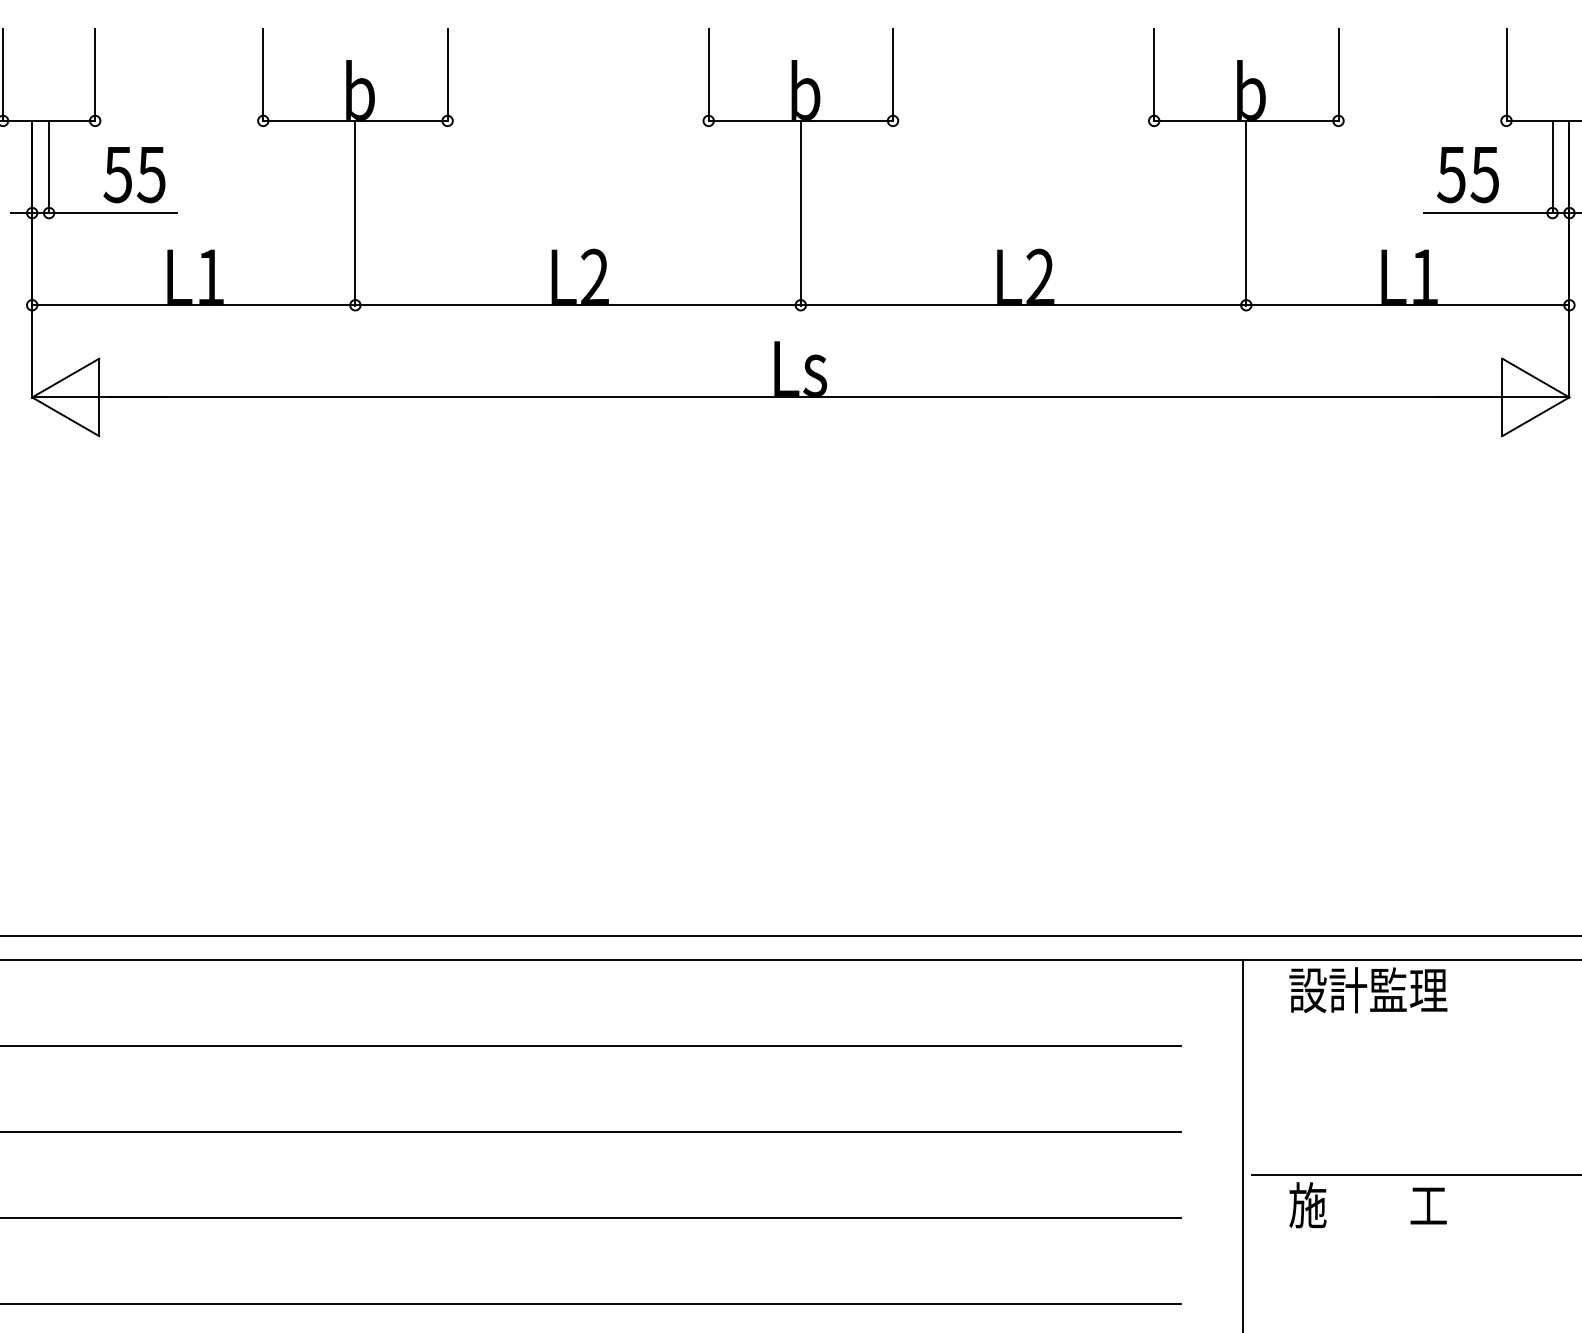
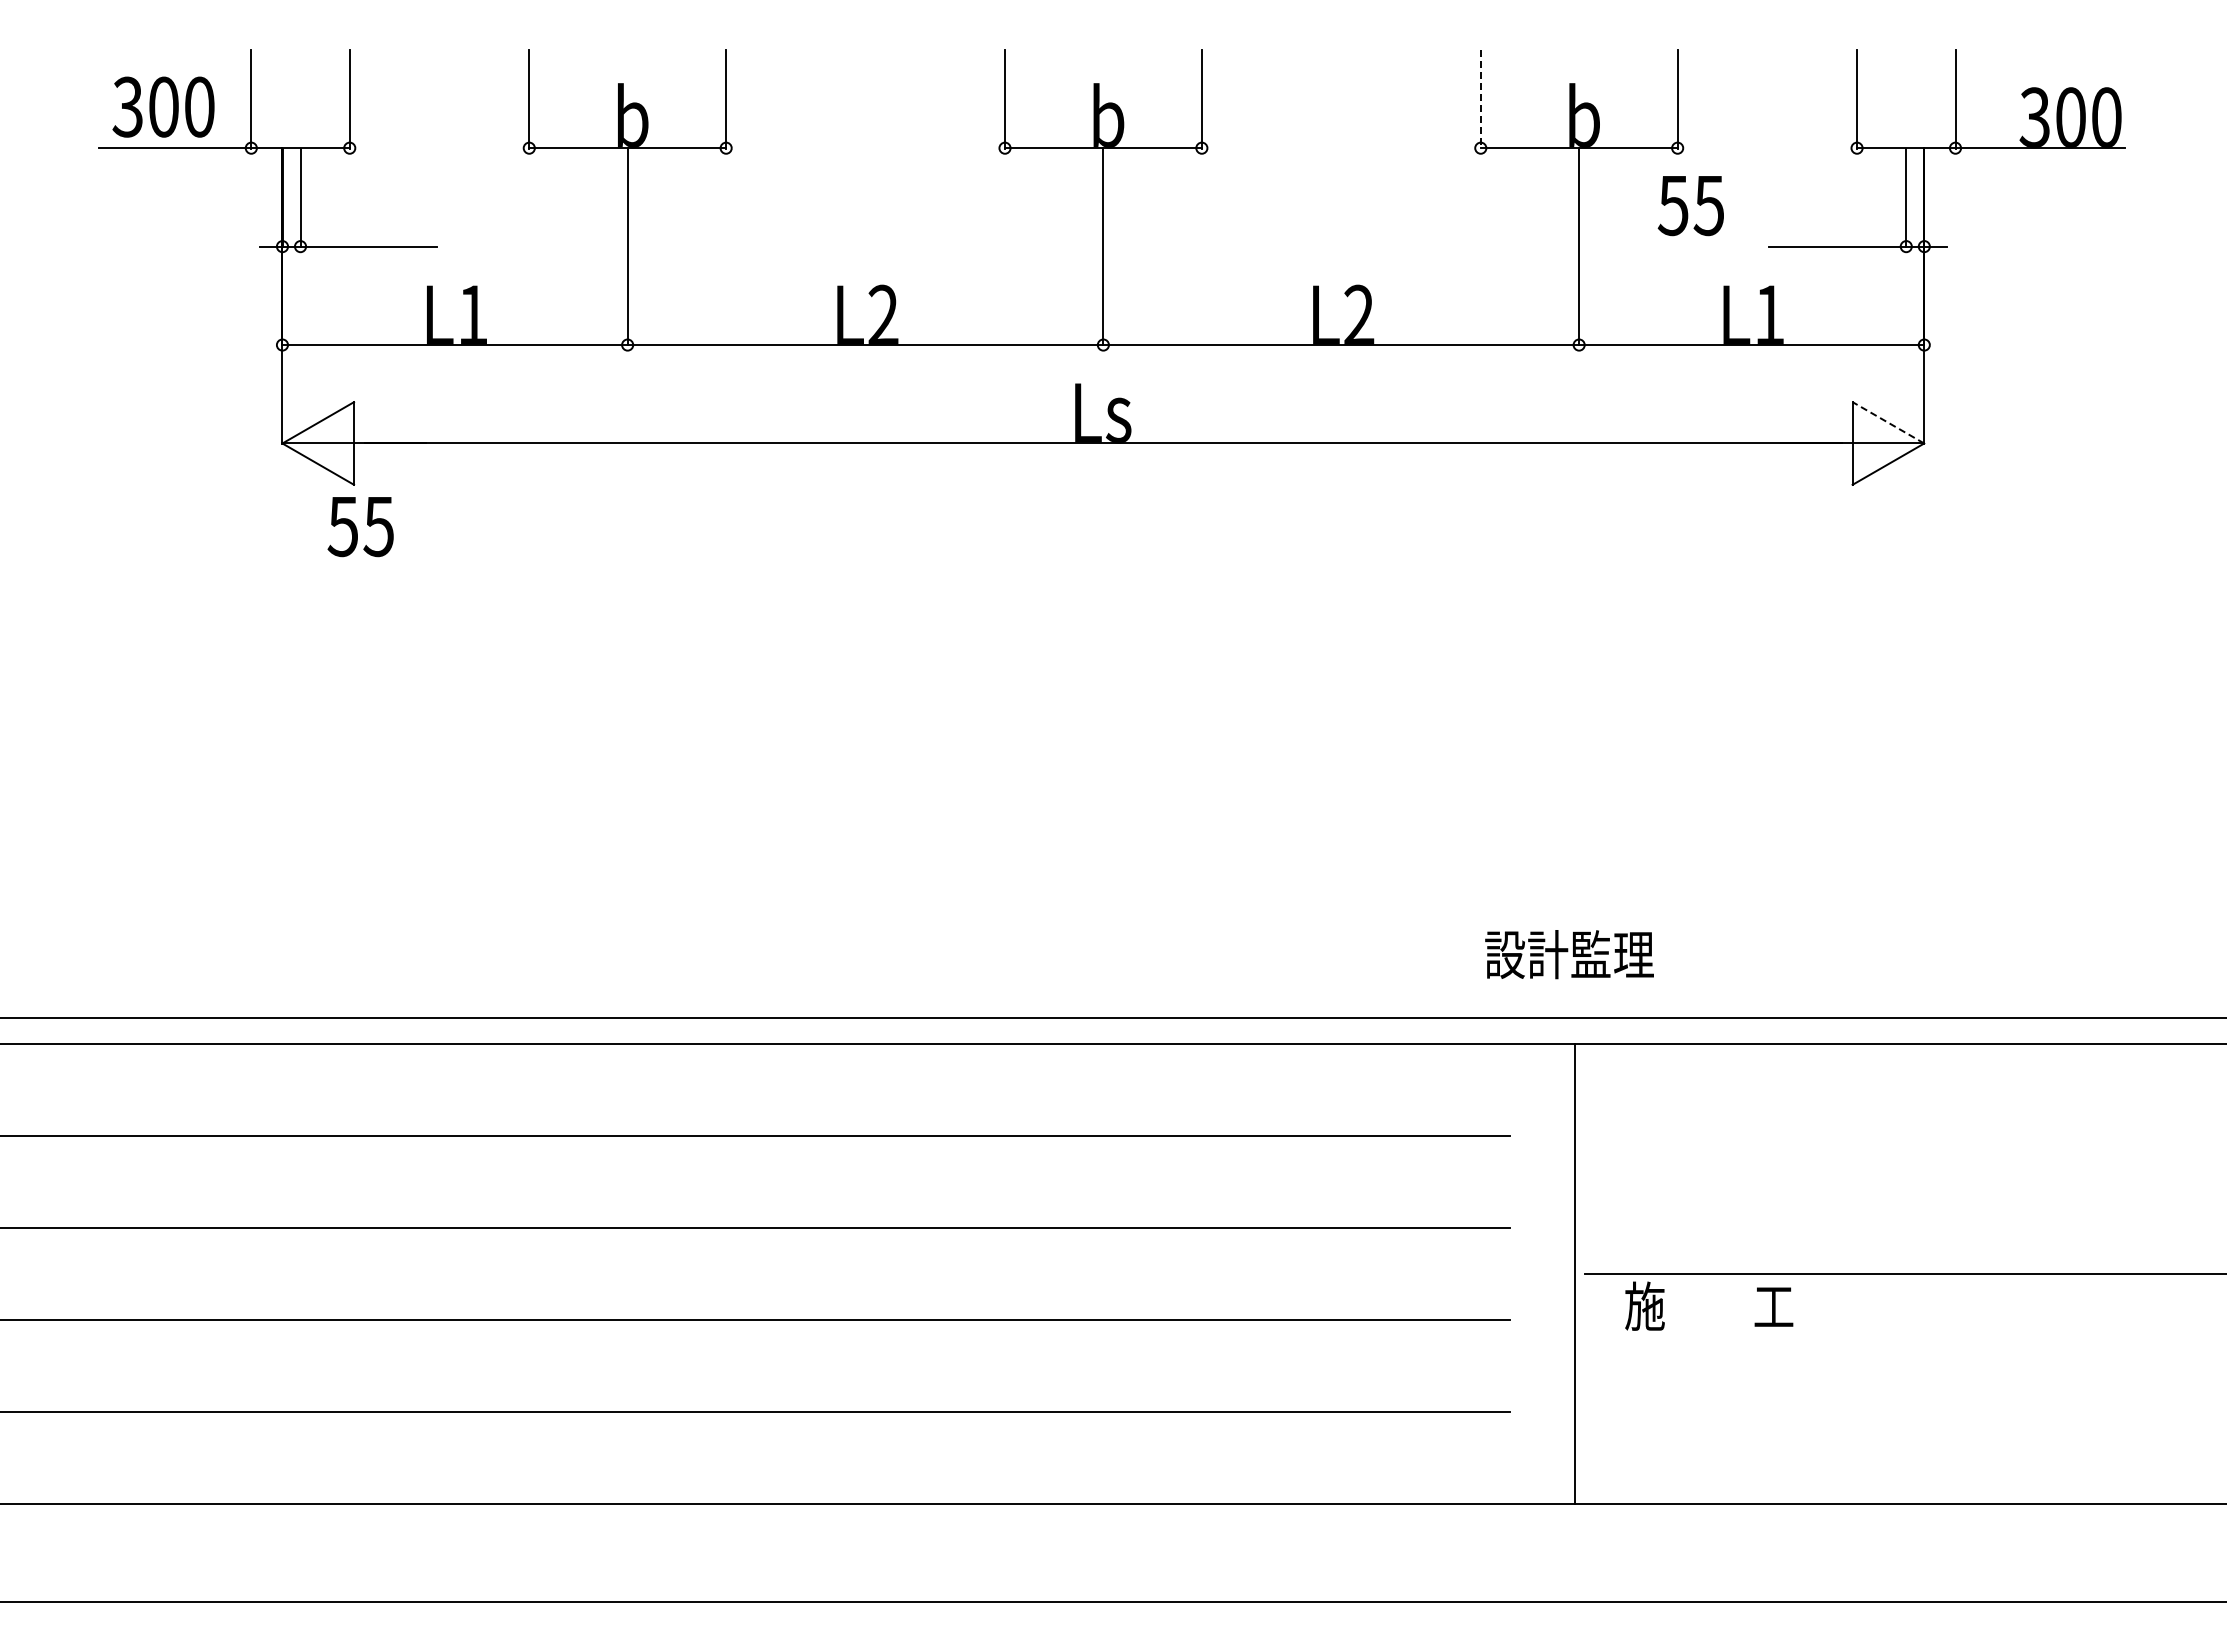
line: (1153, 75) -> (1480, 99), solid -> dashed
text: (134, 175) -> (360, 527), moved
text: (1467, 175) -> (1690, 206), moved
line: (1535, 377) -> (1888, 422), solid -> dashed
text: (1368, 990) -> (1569, 954), moved

